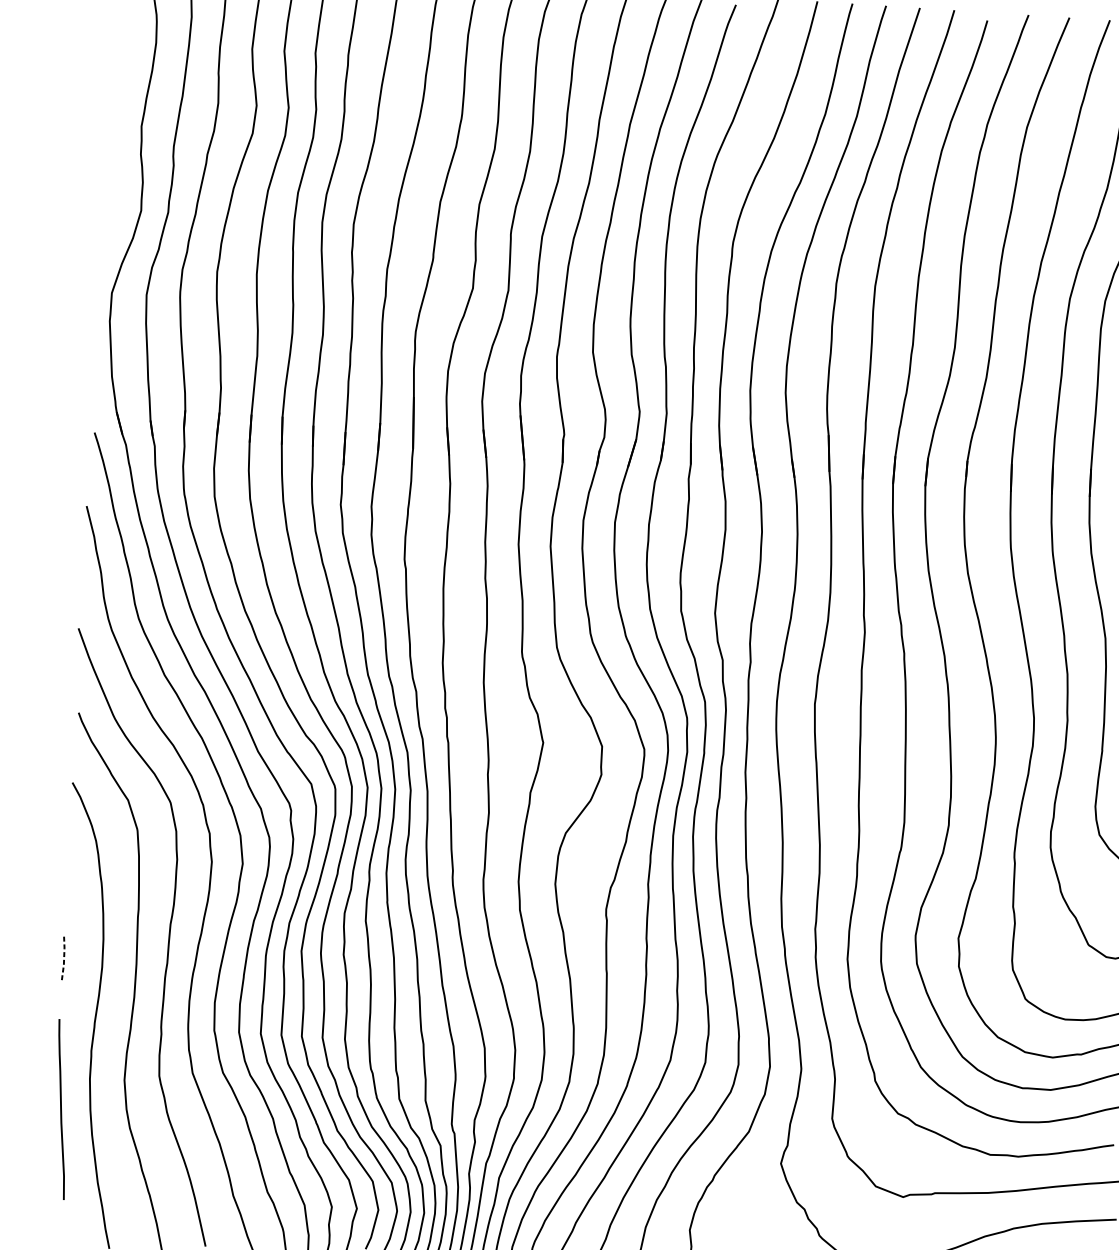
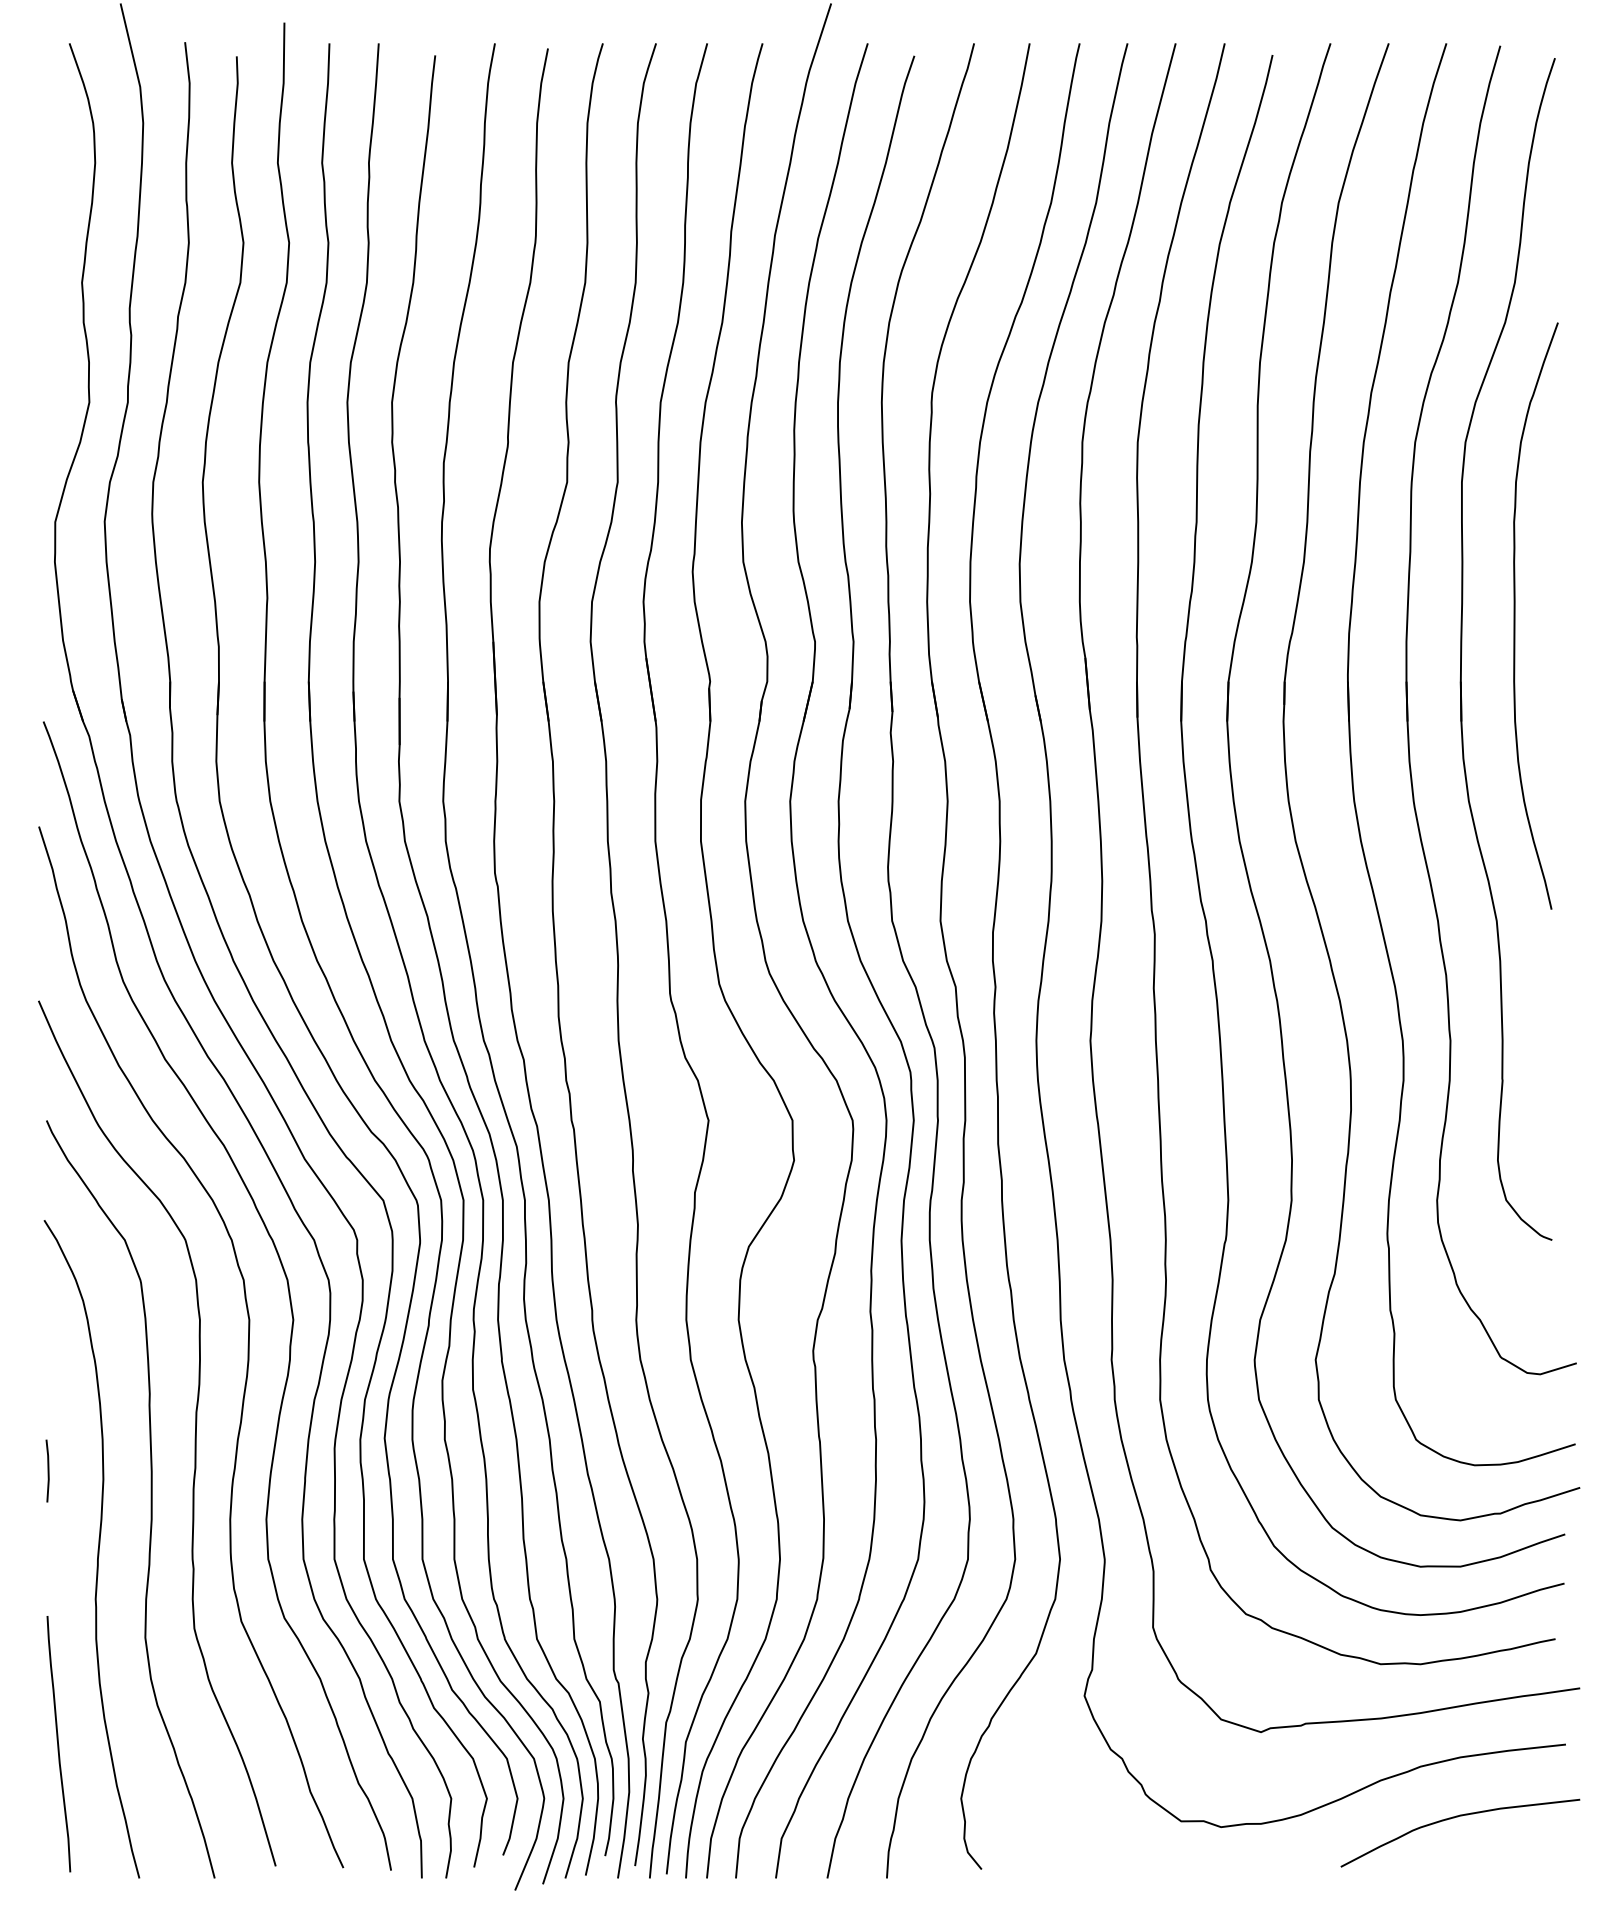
line: (64, 959) -> (48, 1471), dashed -> solid
curve: (61, 1109) -> (58, 1744), moved

